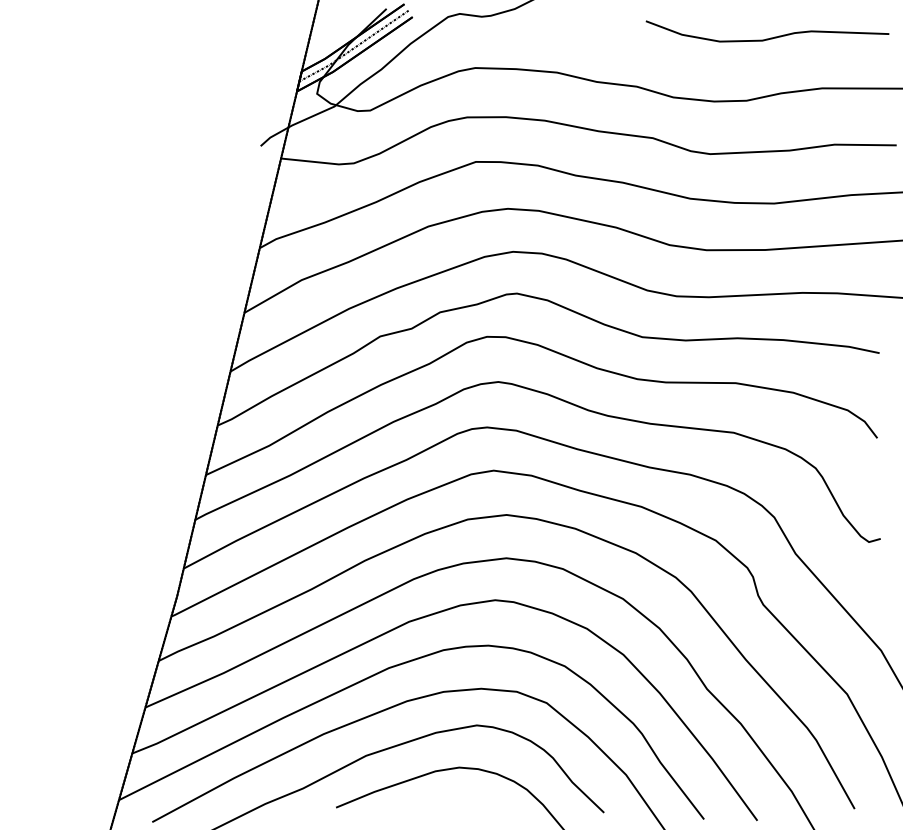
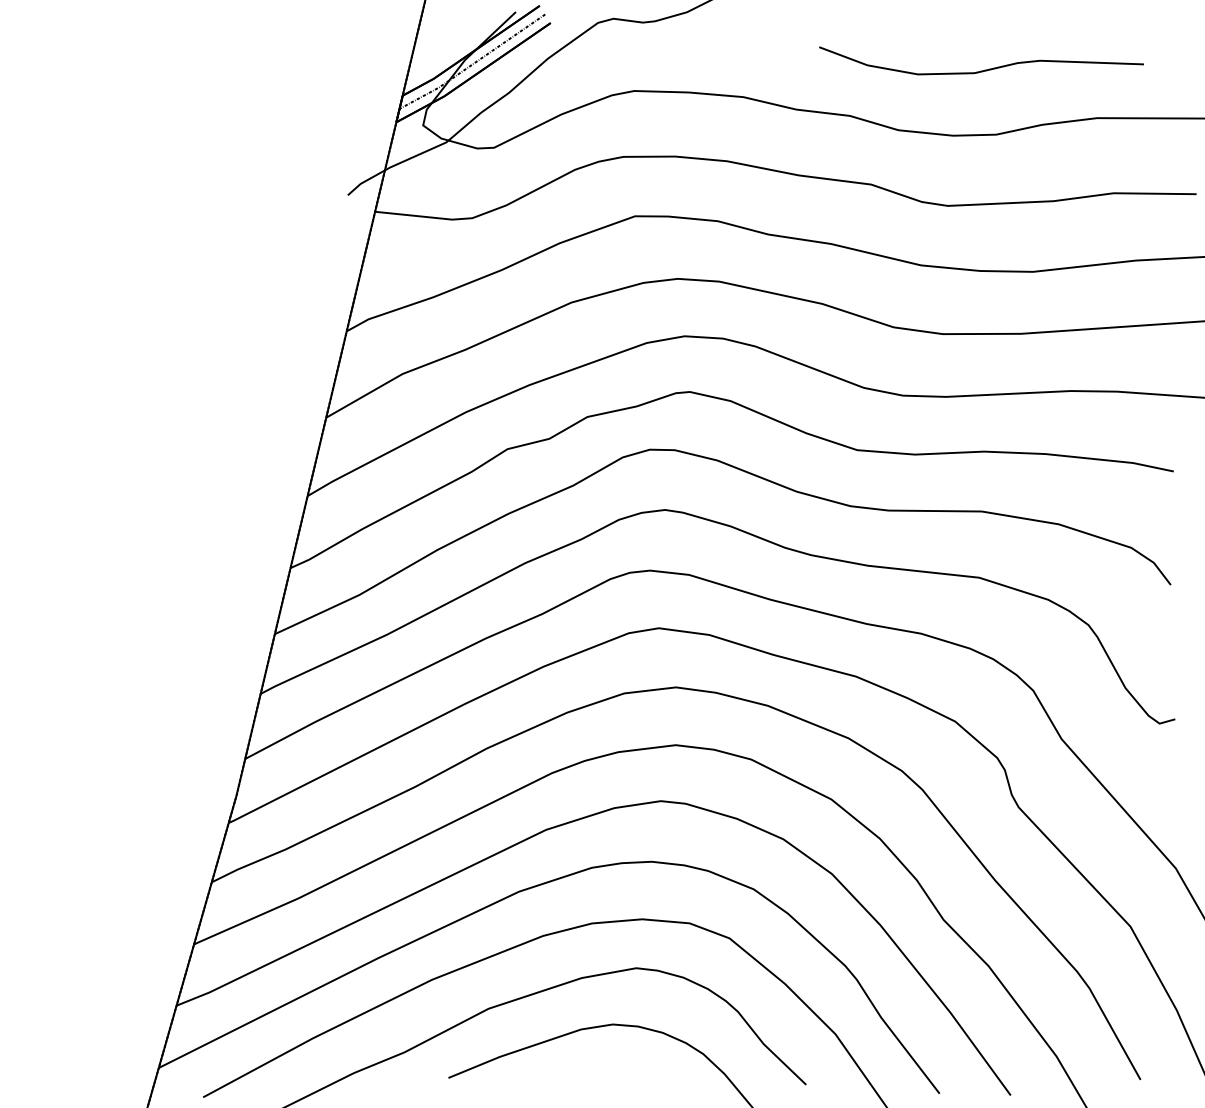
curve: (770, 37) -> (985, 68), moved

